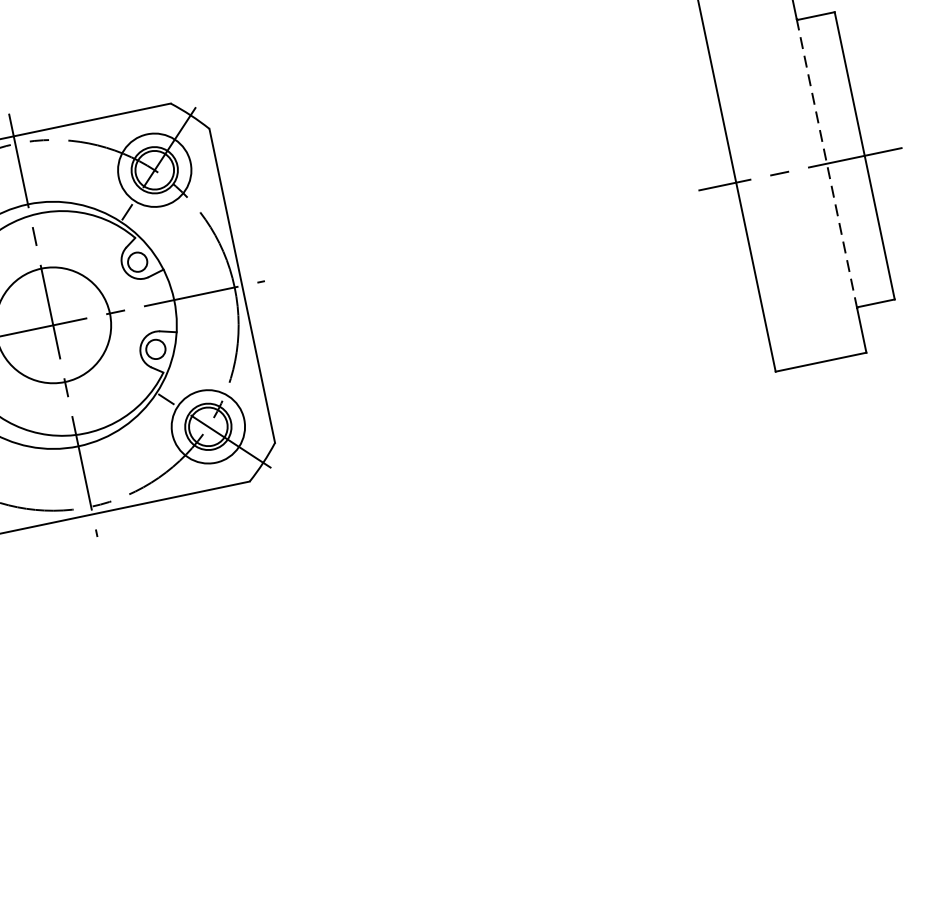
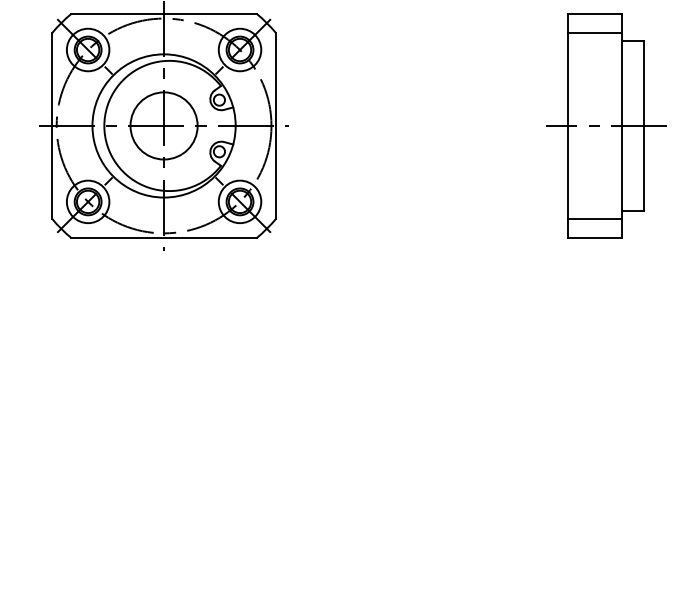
line: (749, 16) -> (595, 33), added
line: (827, 162) -> (622, 125), dashed -> solid
line: (814, 329) -> (595, 218), added

